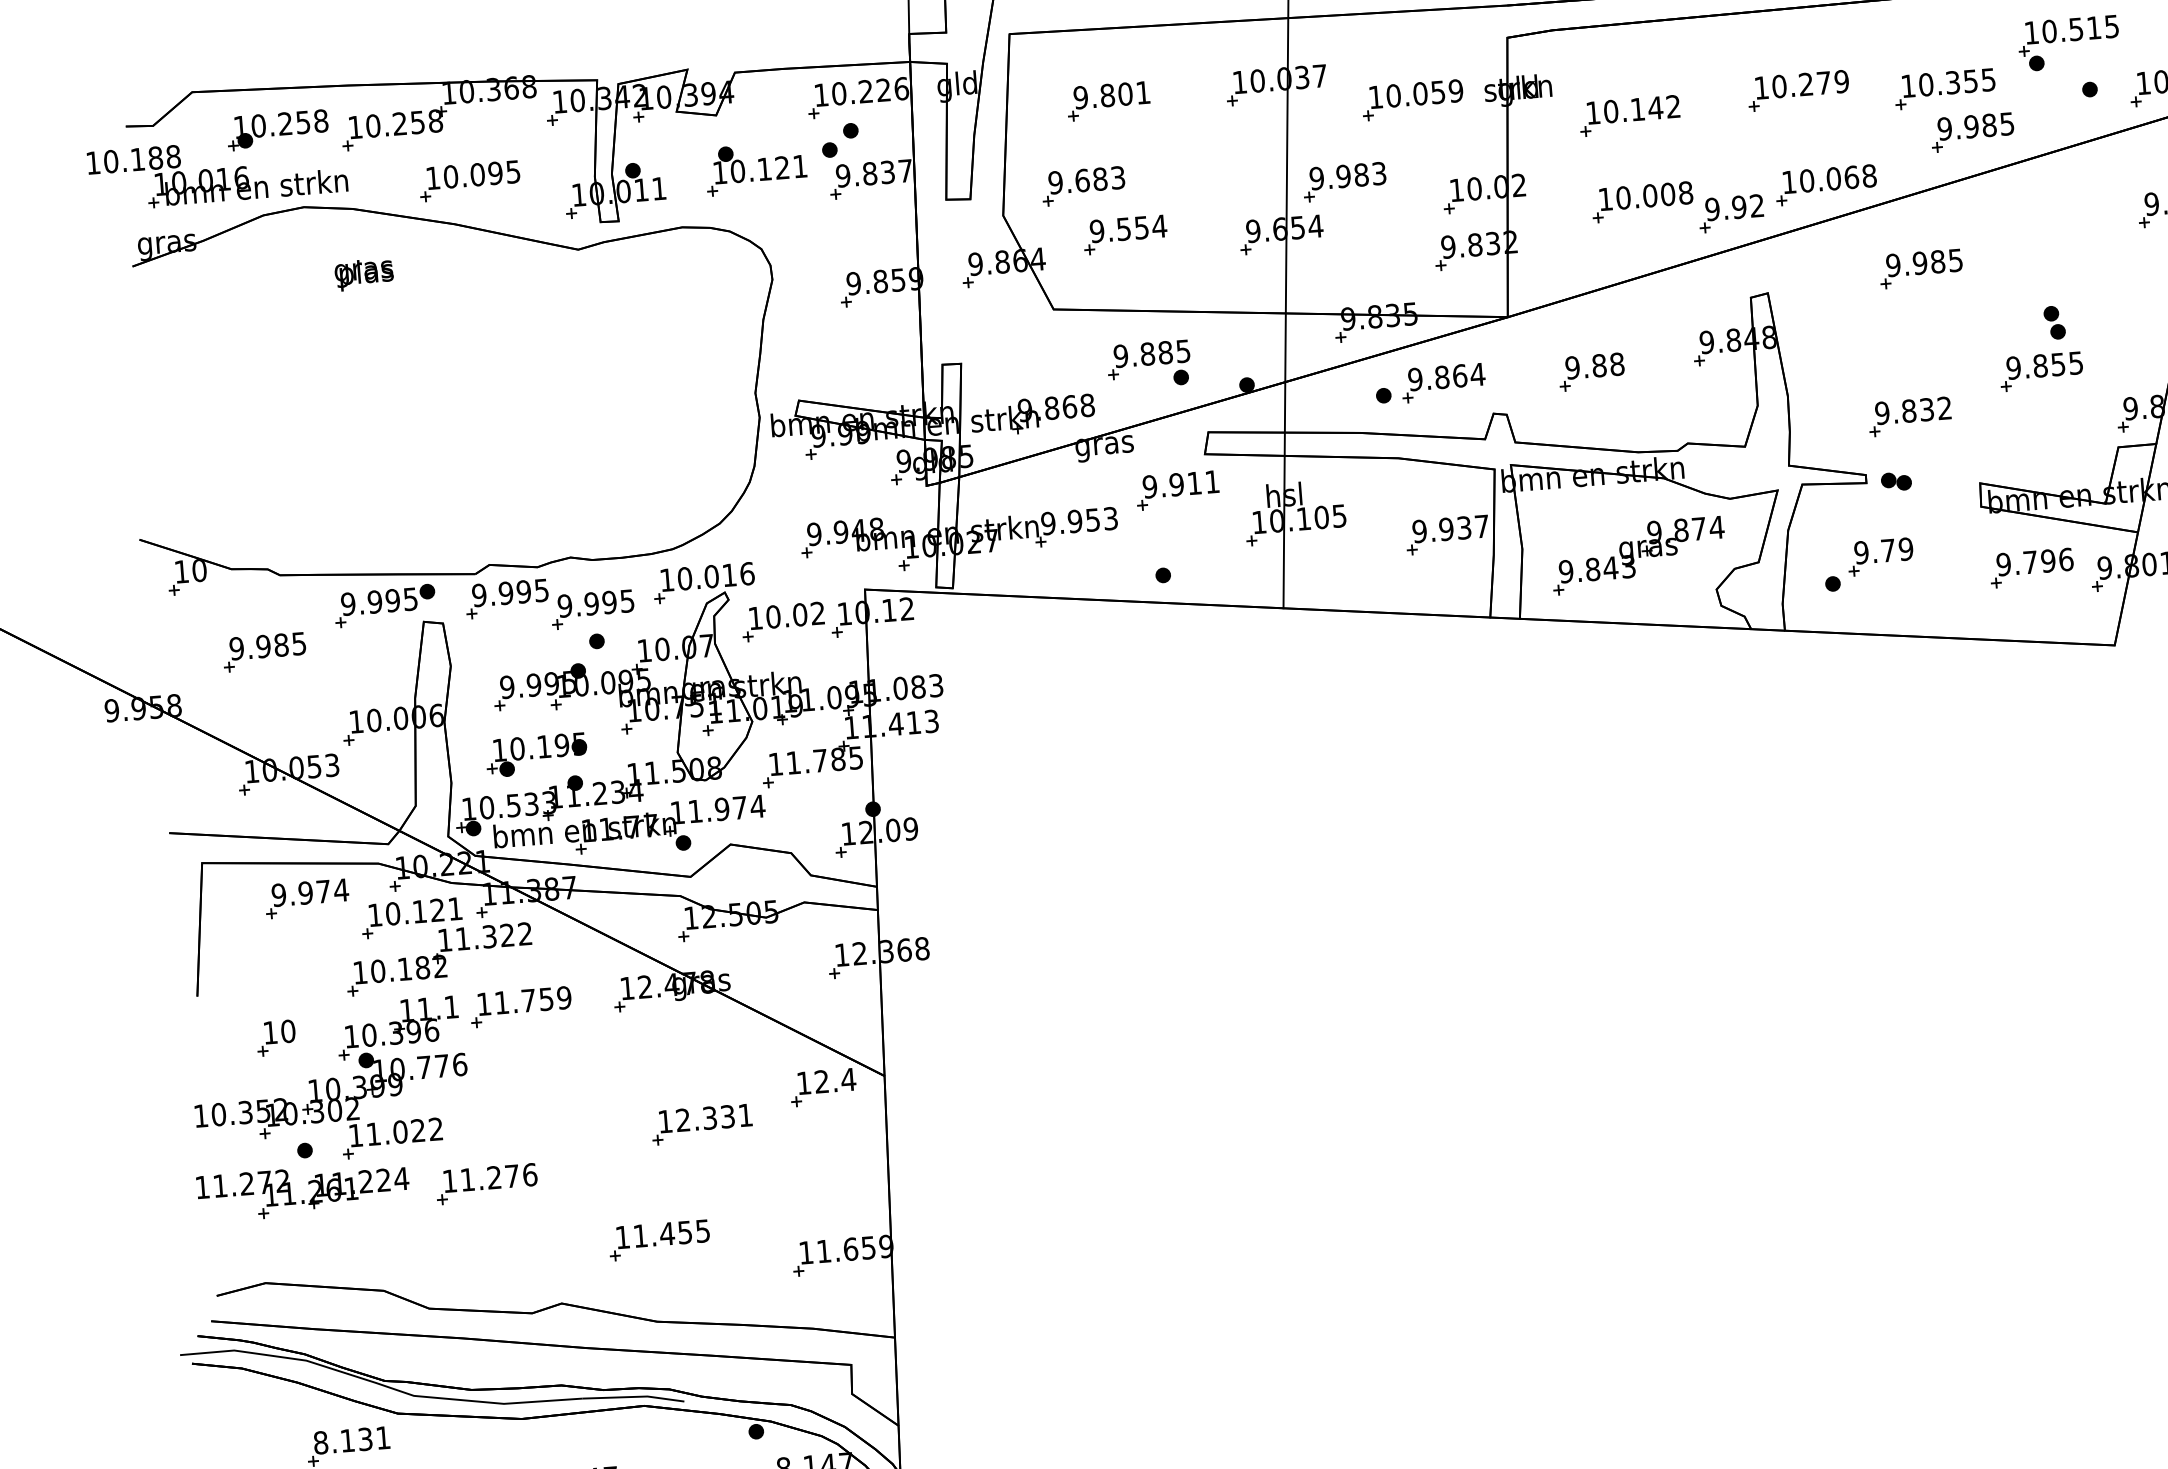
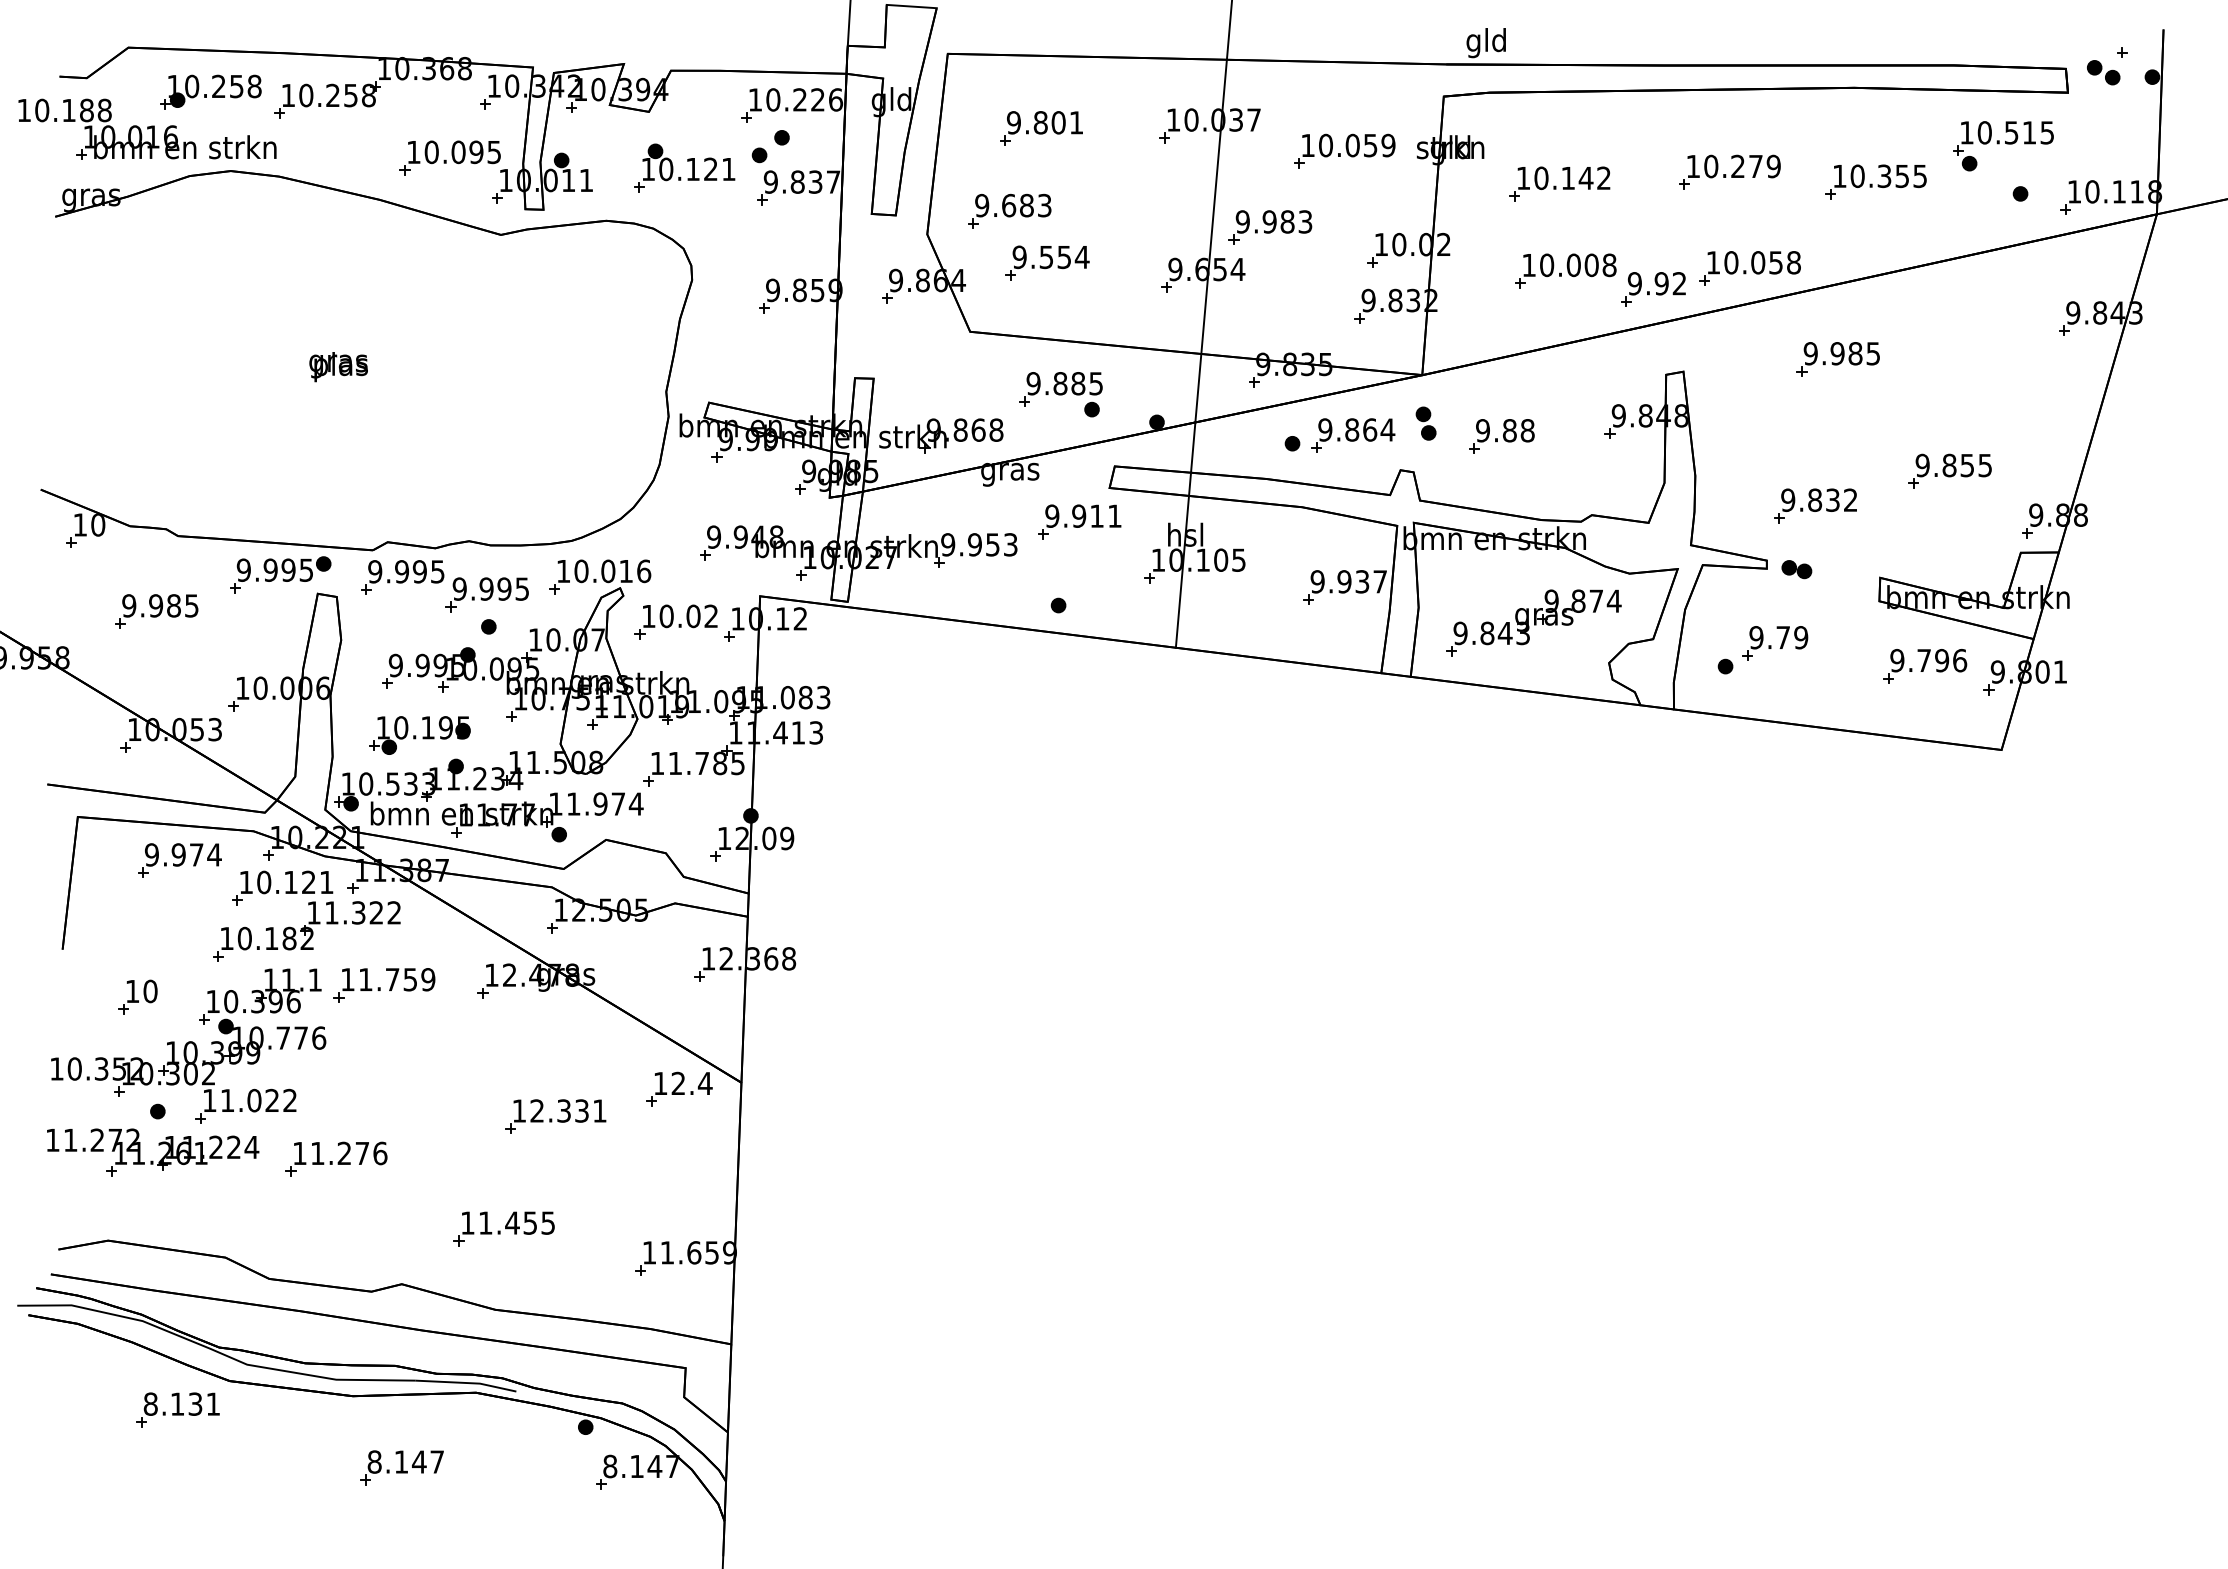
part: (1971, 132) -> (1899, 227), removed
text: (1852, 177) -> (1776, 262), 10.068 -> 10.058
part: (469, 180) -> (449, 157), moved
text: (364, 275) -> (338, 367), moved
part: (2054, 322) -> (1425, 423), moved

